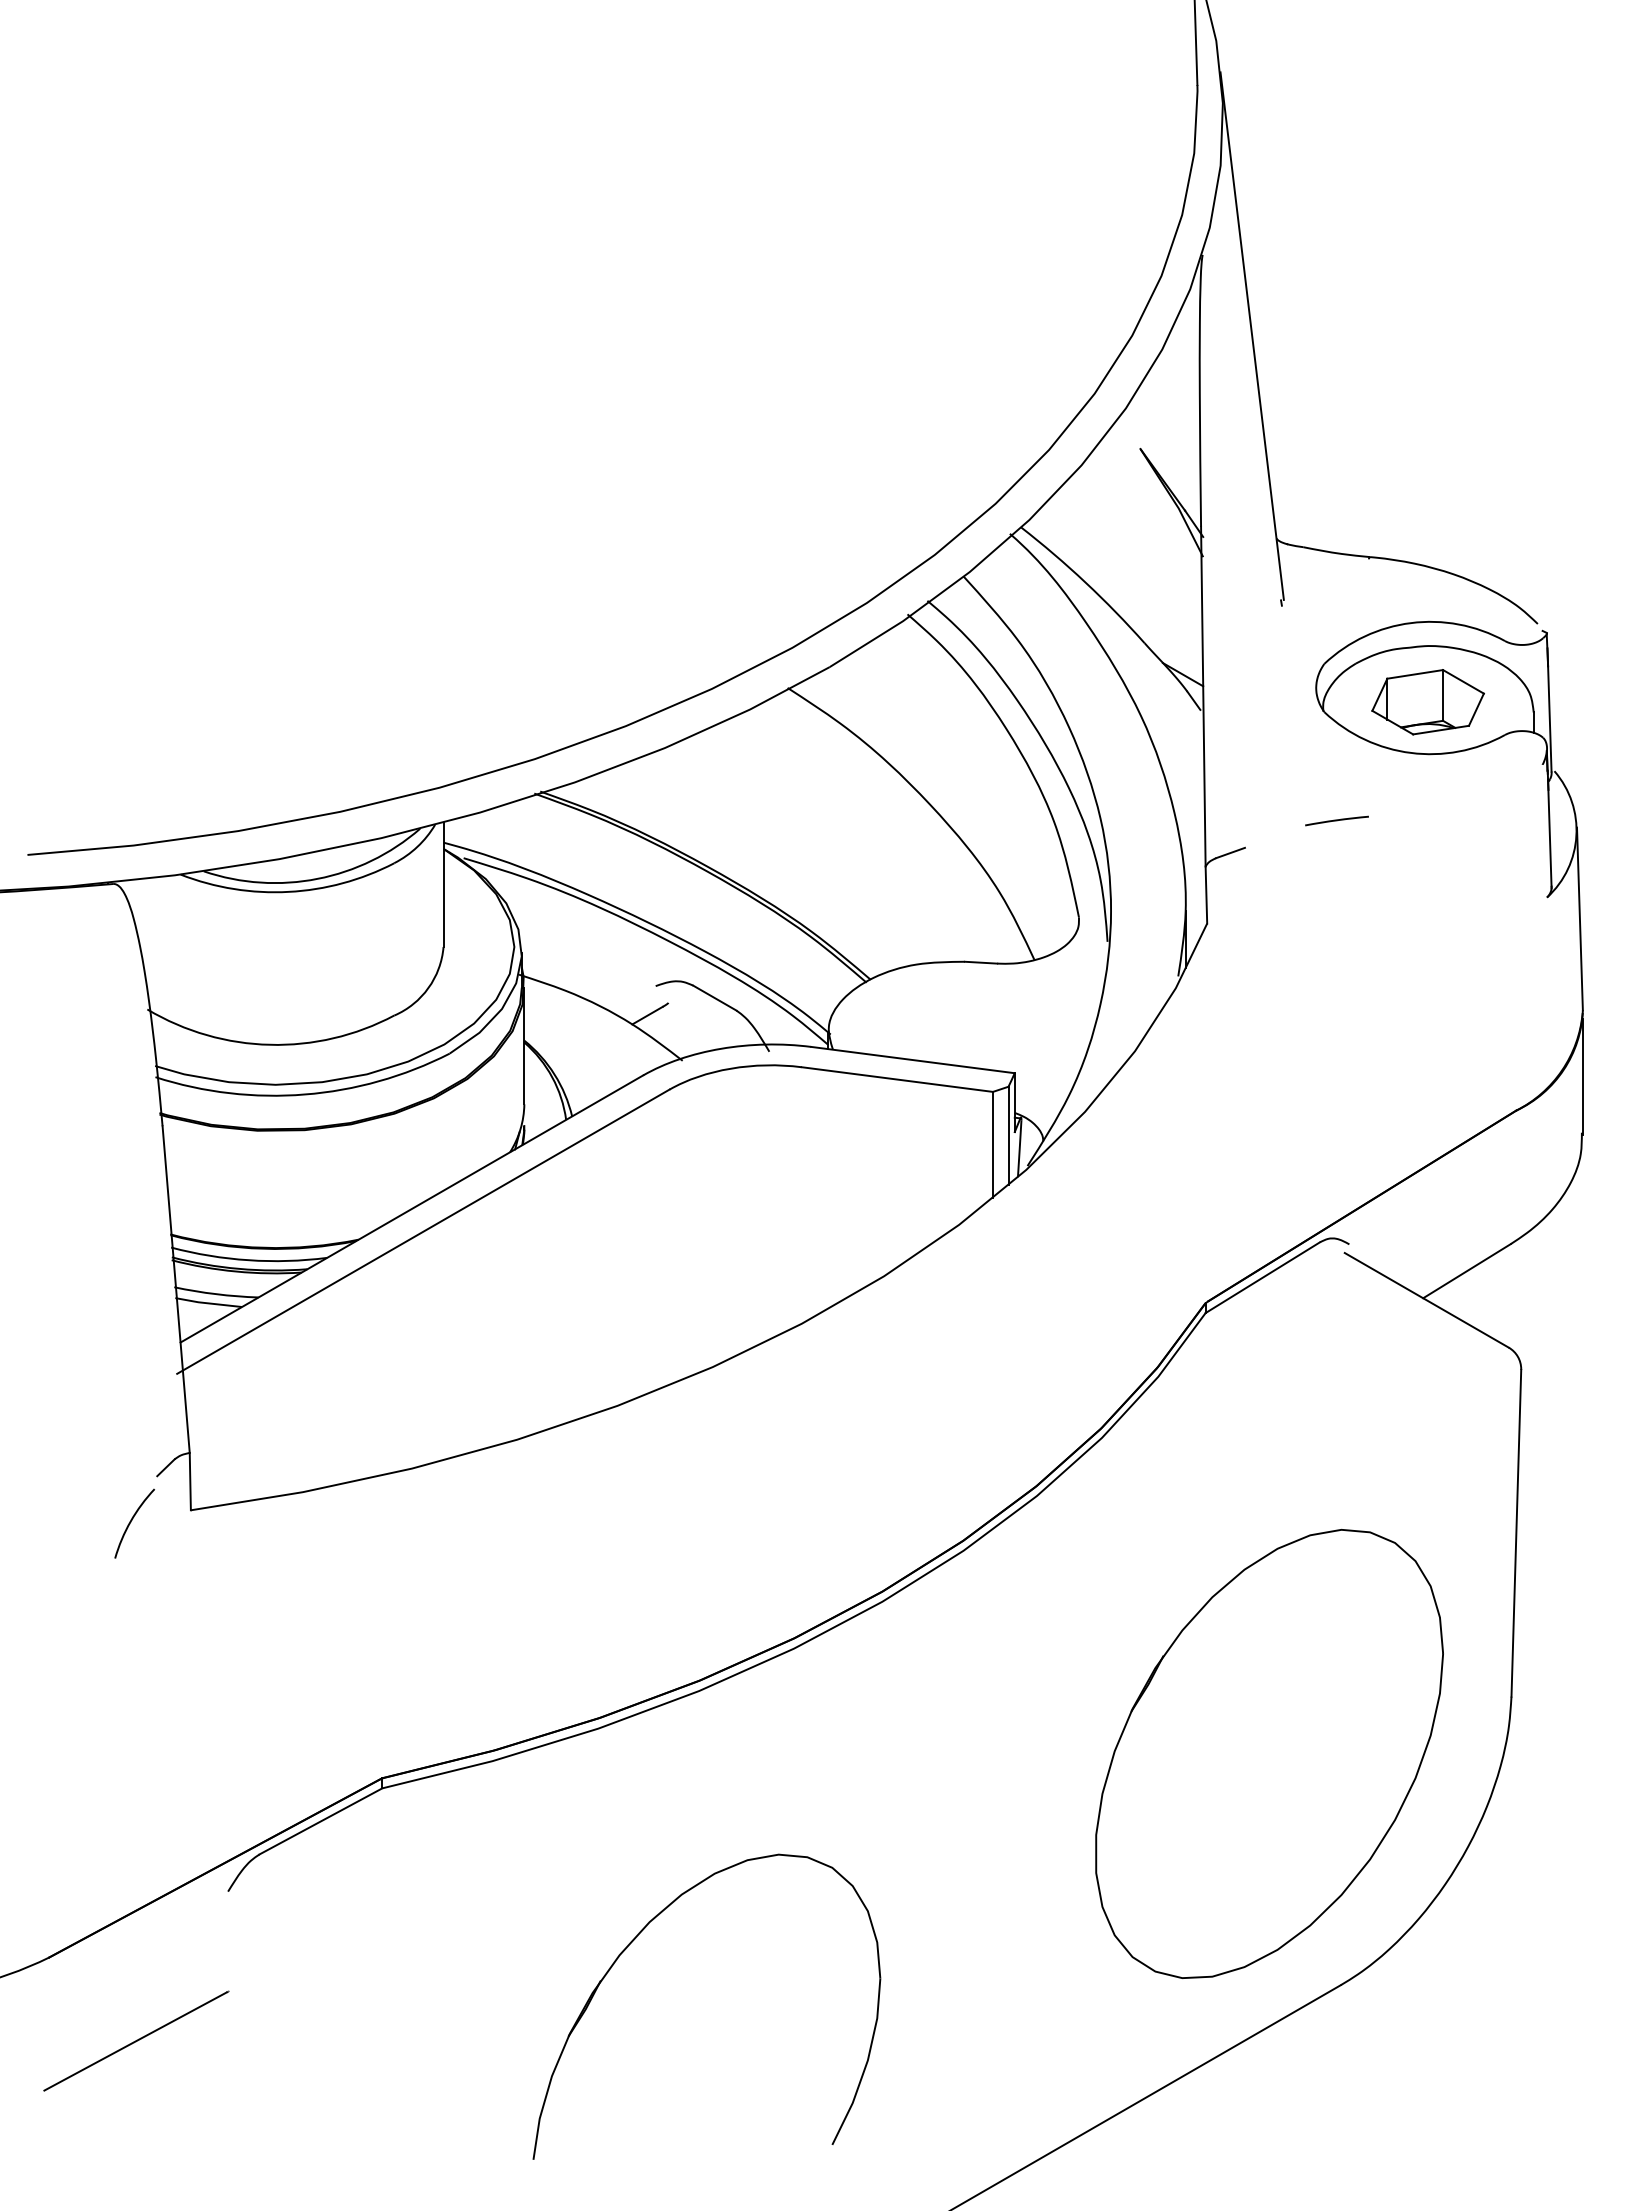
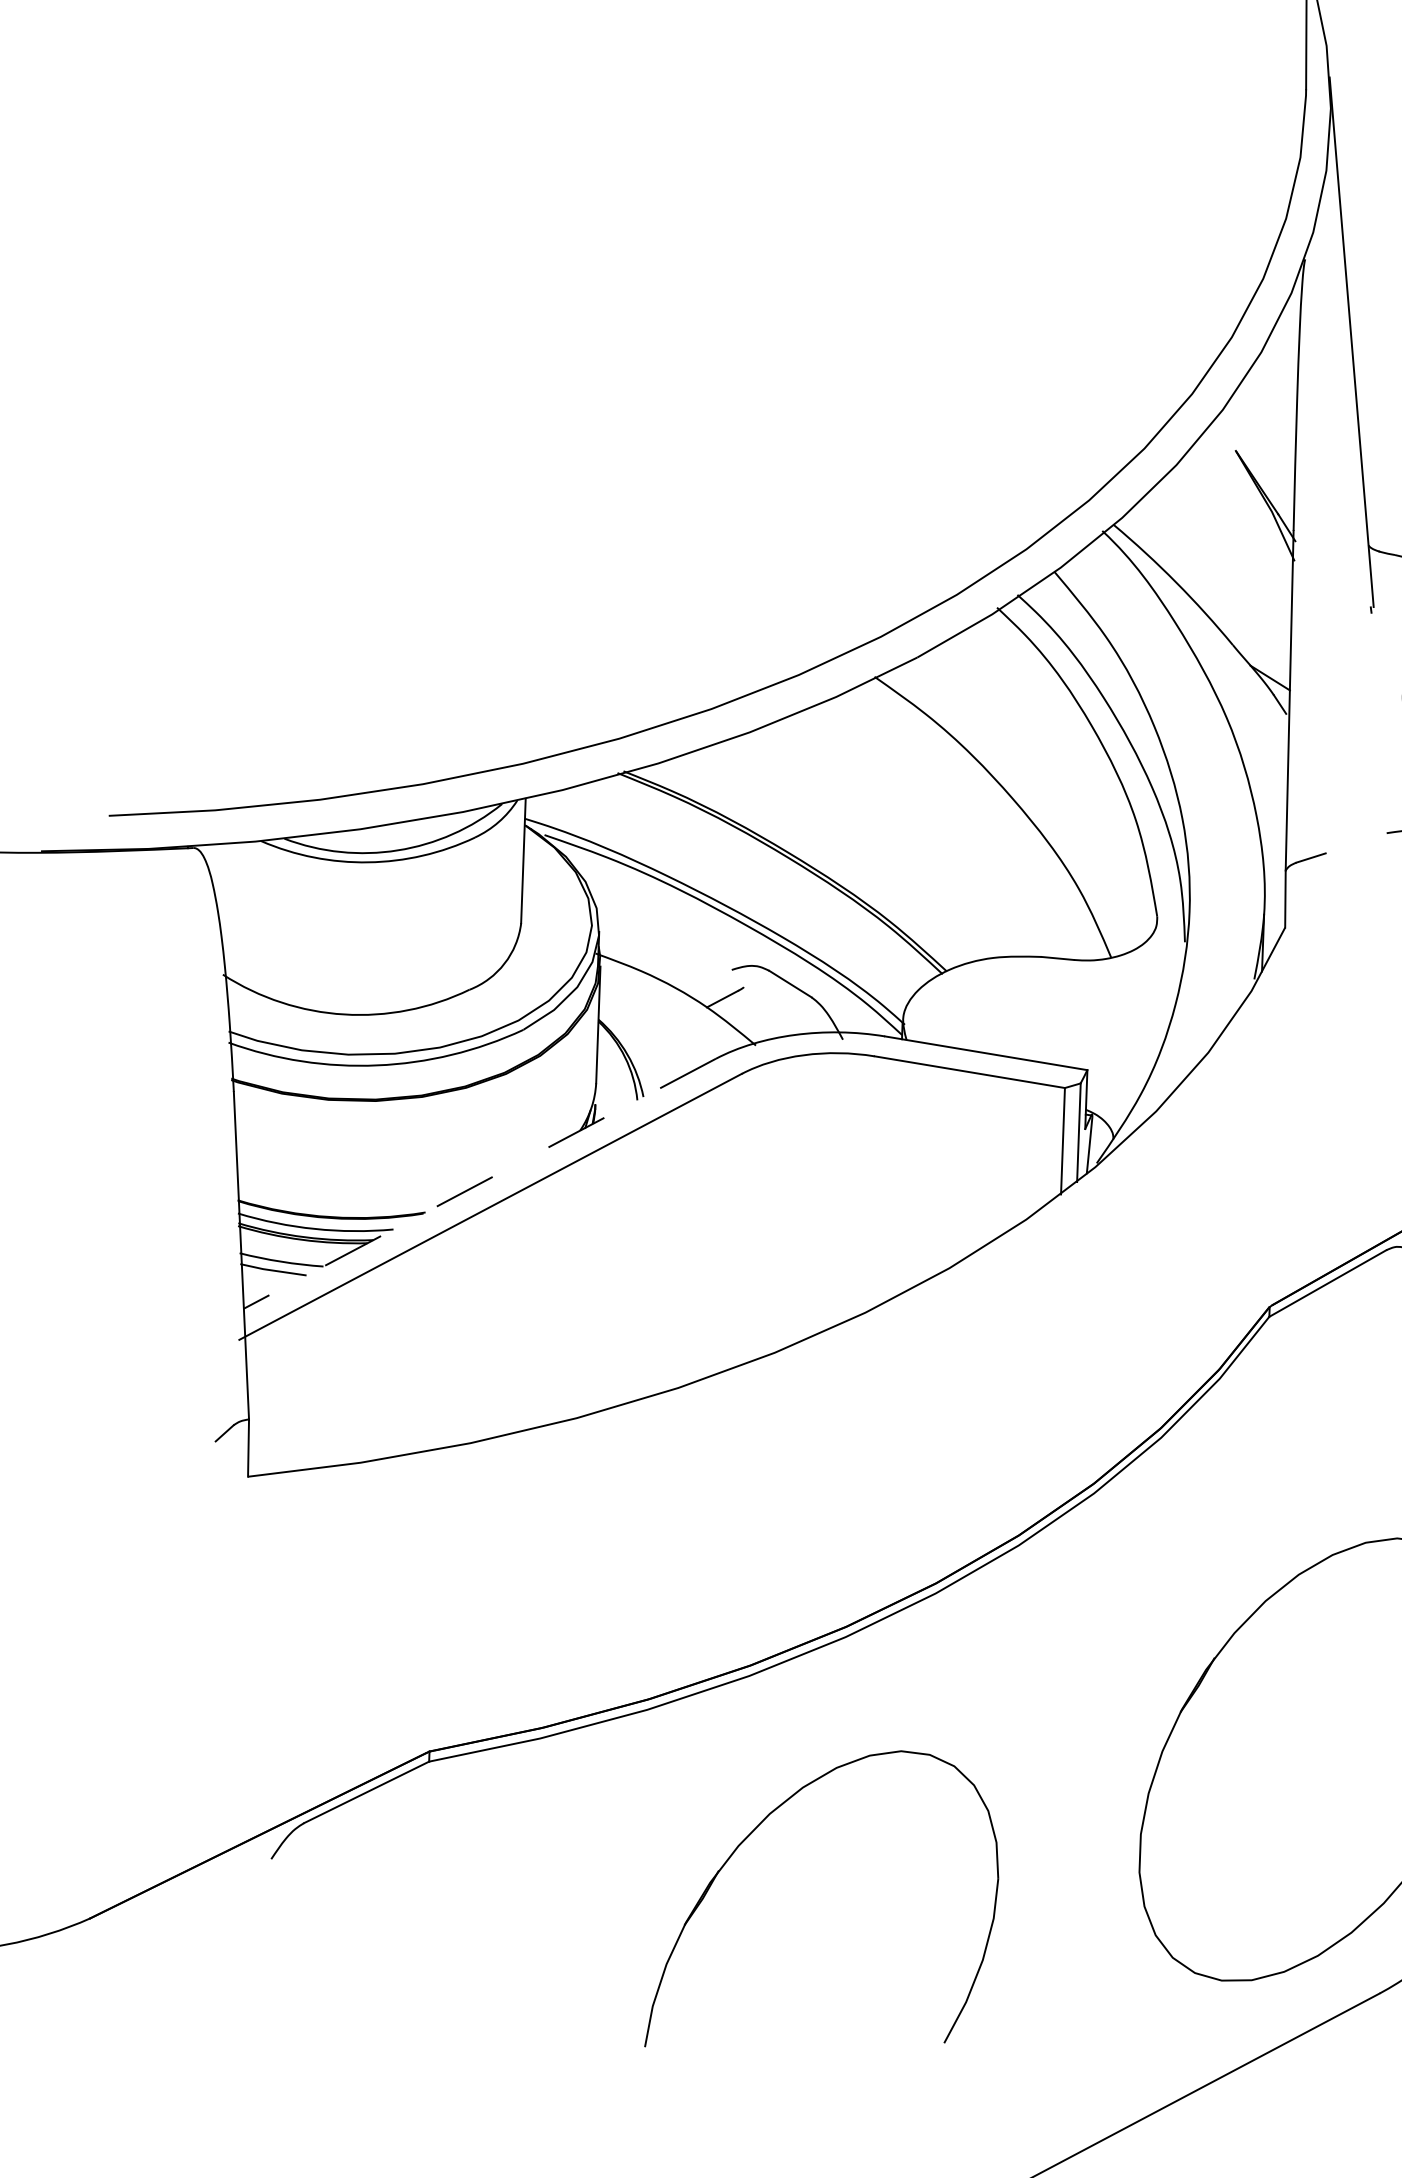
line: (411, 1209) -> (479, 1184), solid -> dashed
arc: (131, 1522) -> (188, 1486), removed
part: (636, 1938) -> (756, 1829), moved
line: (136, 2040) -> (174, 2004), removed

